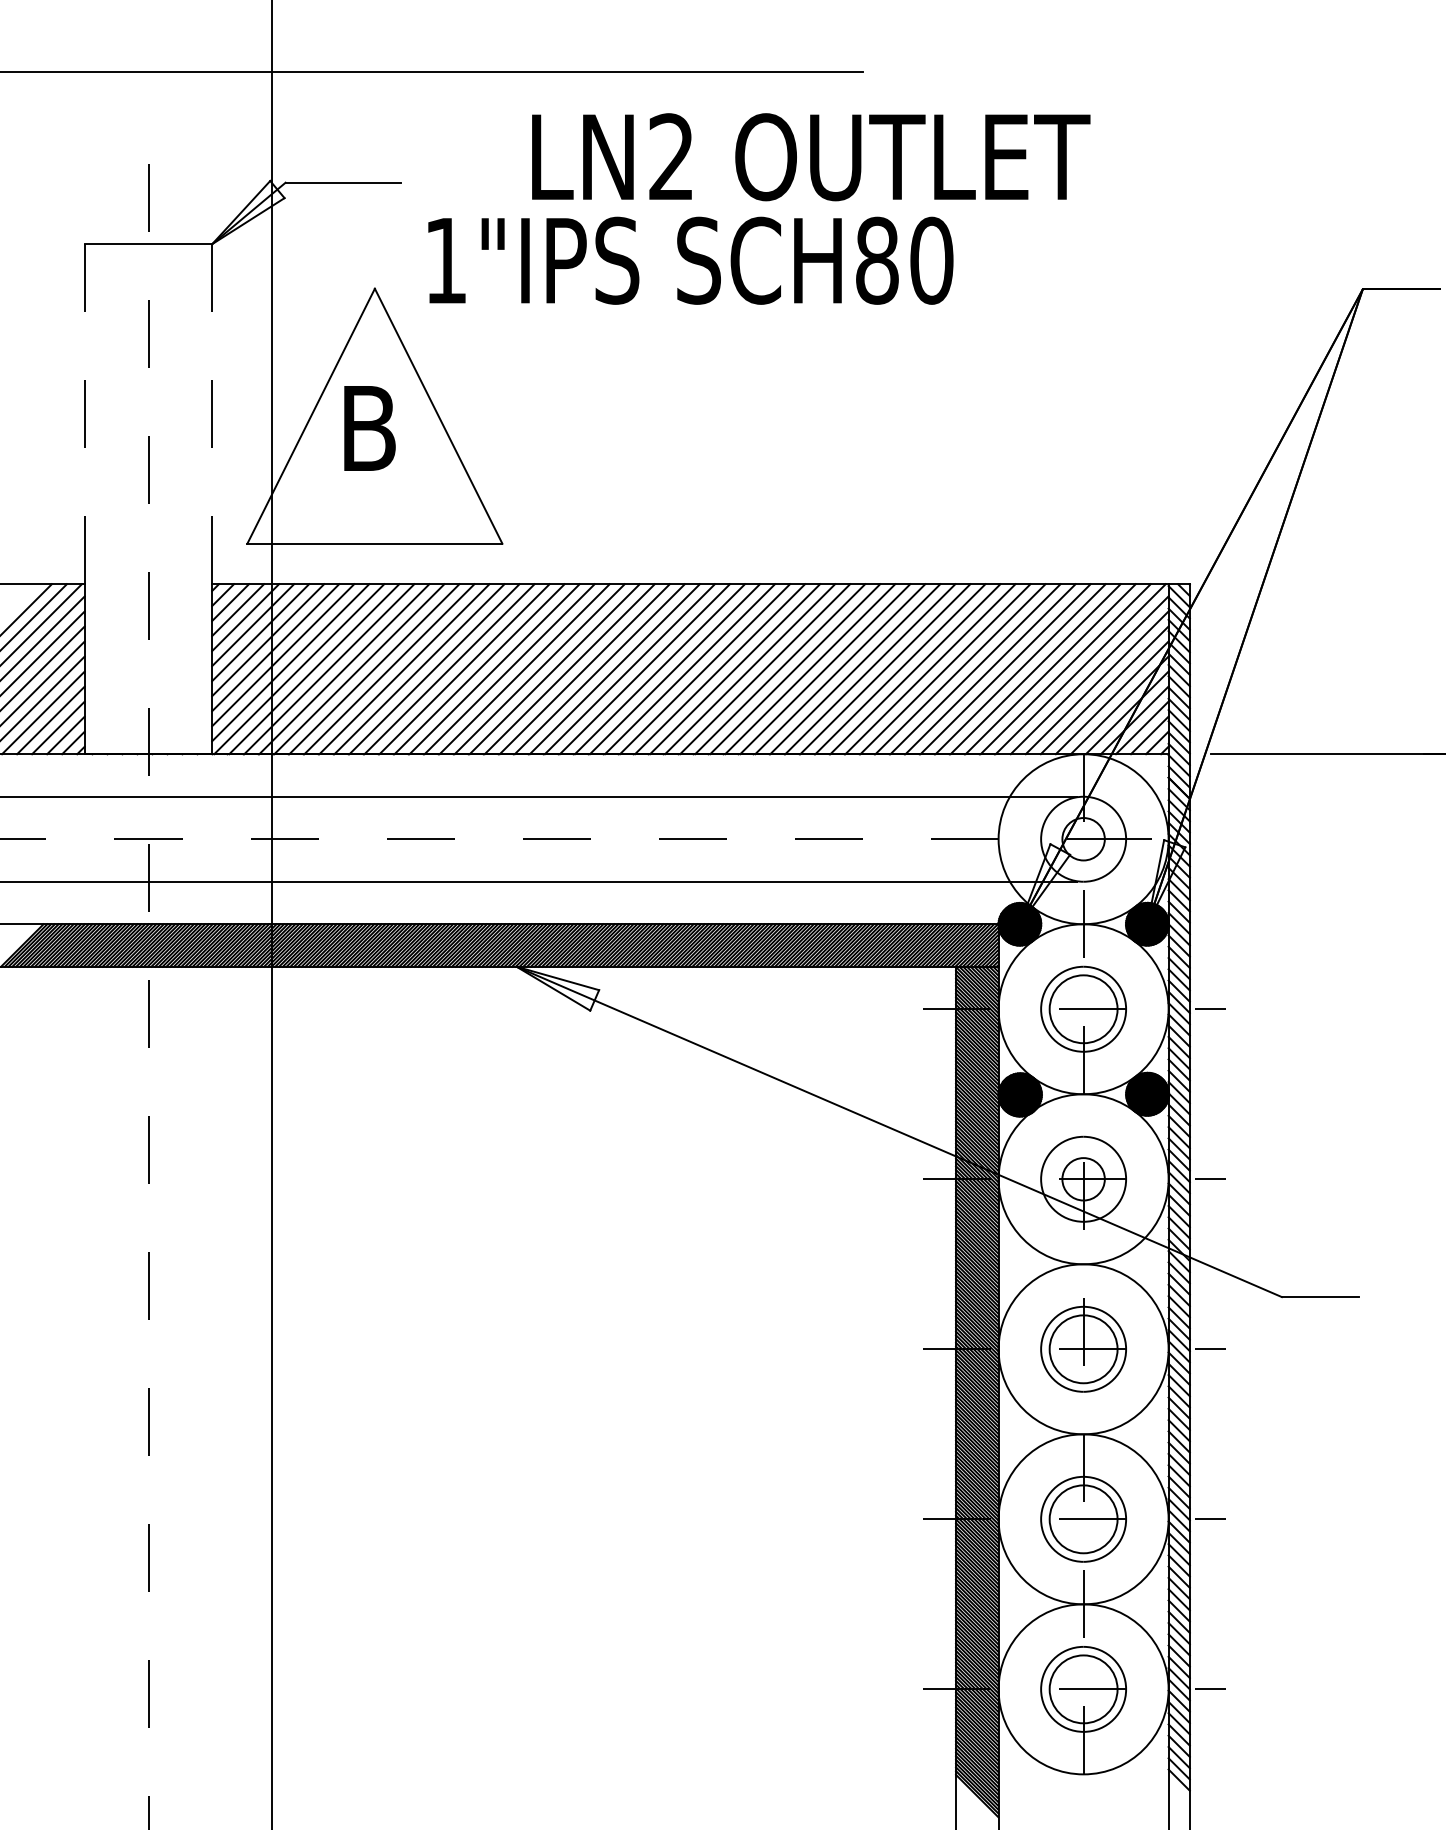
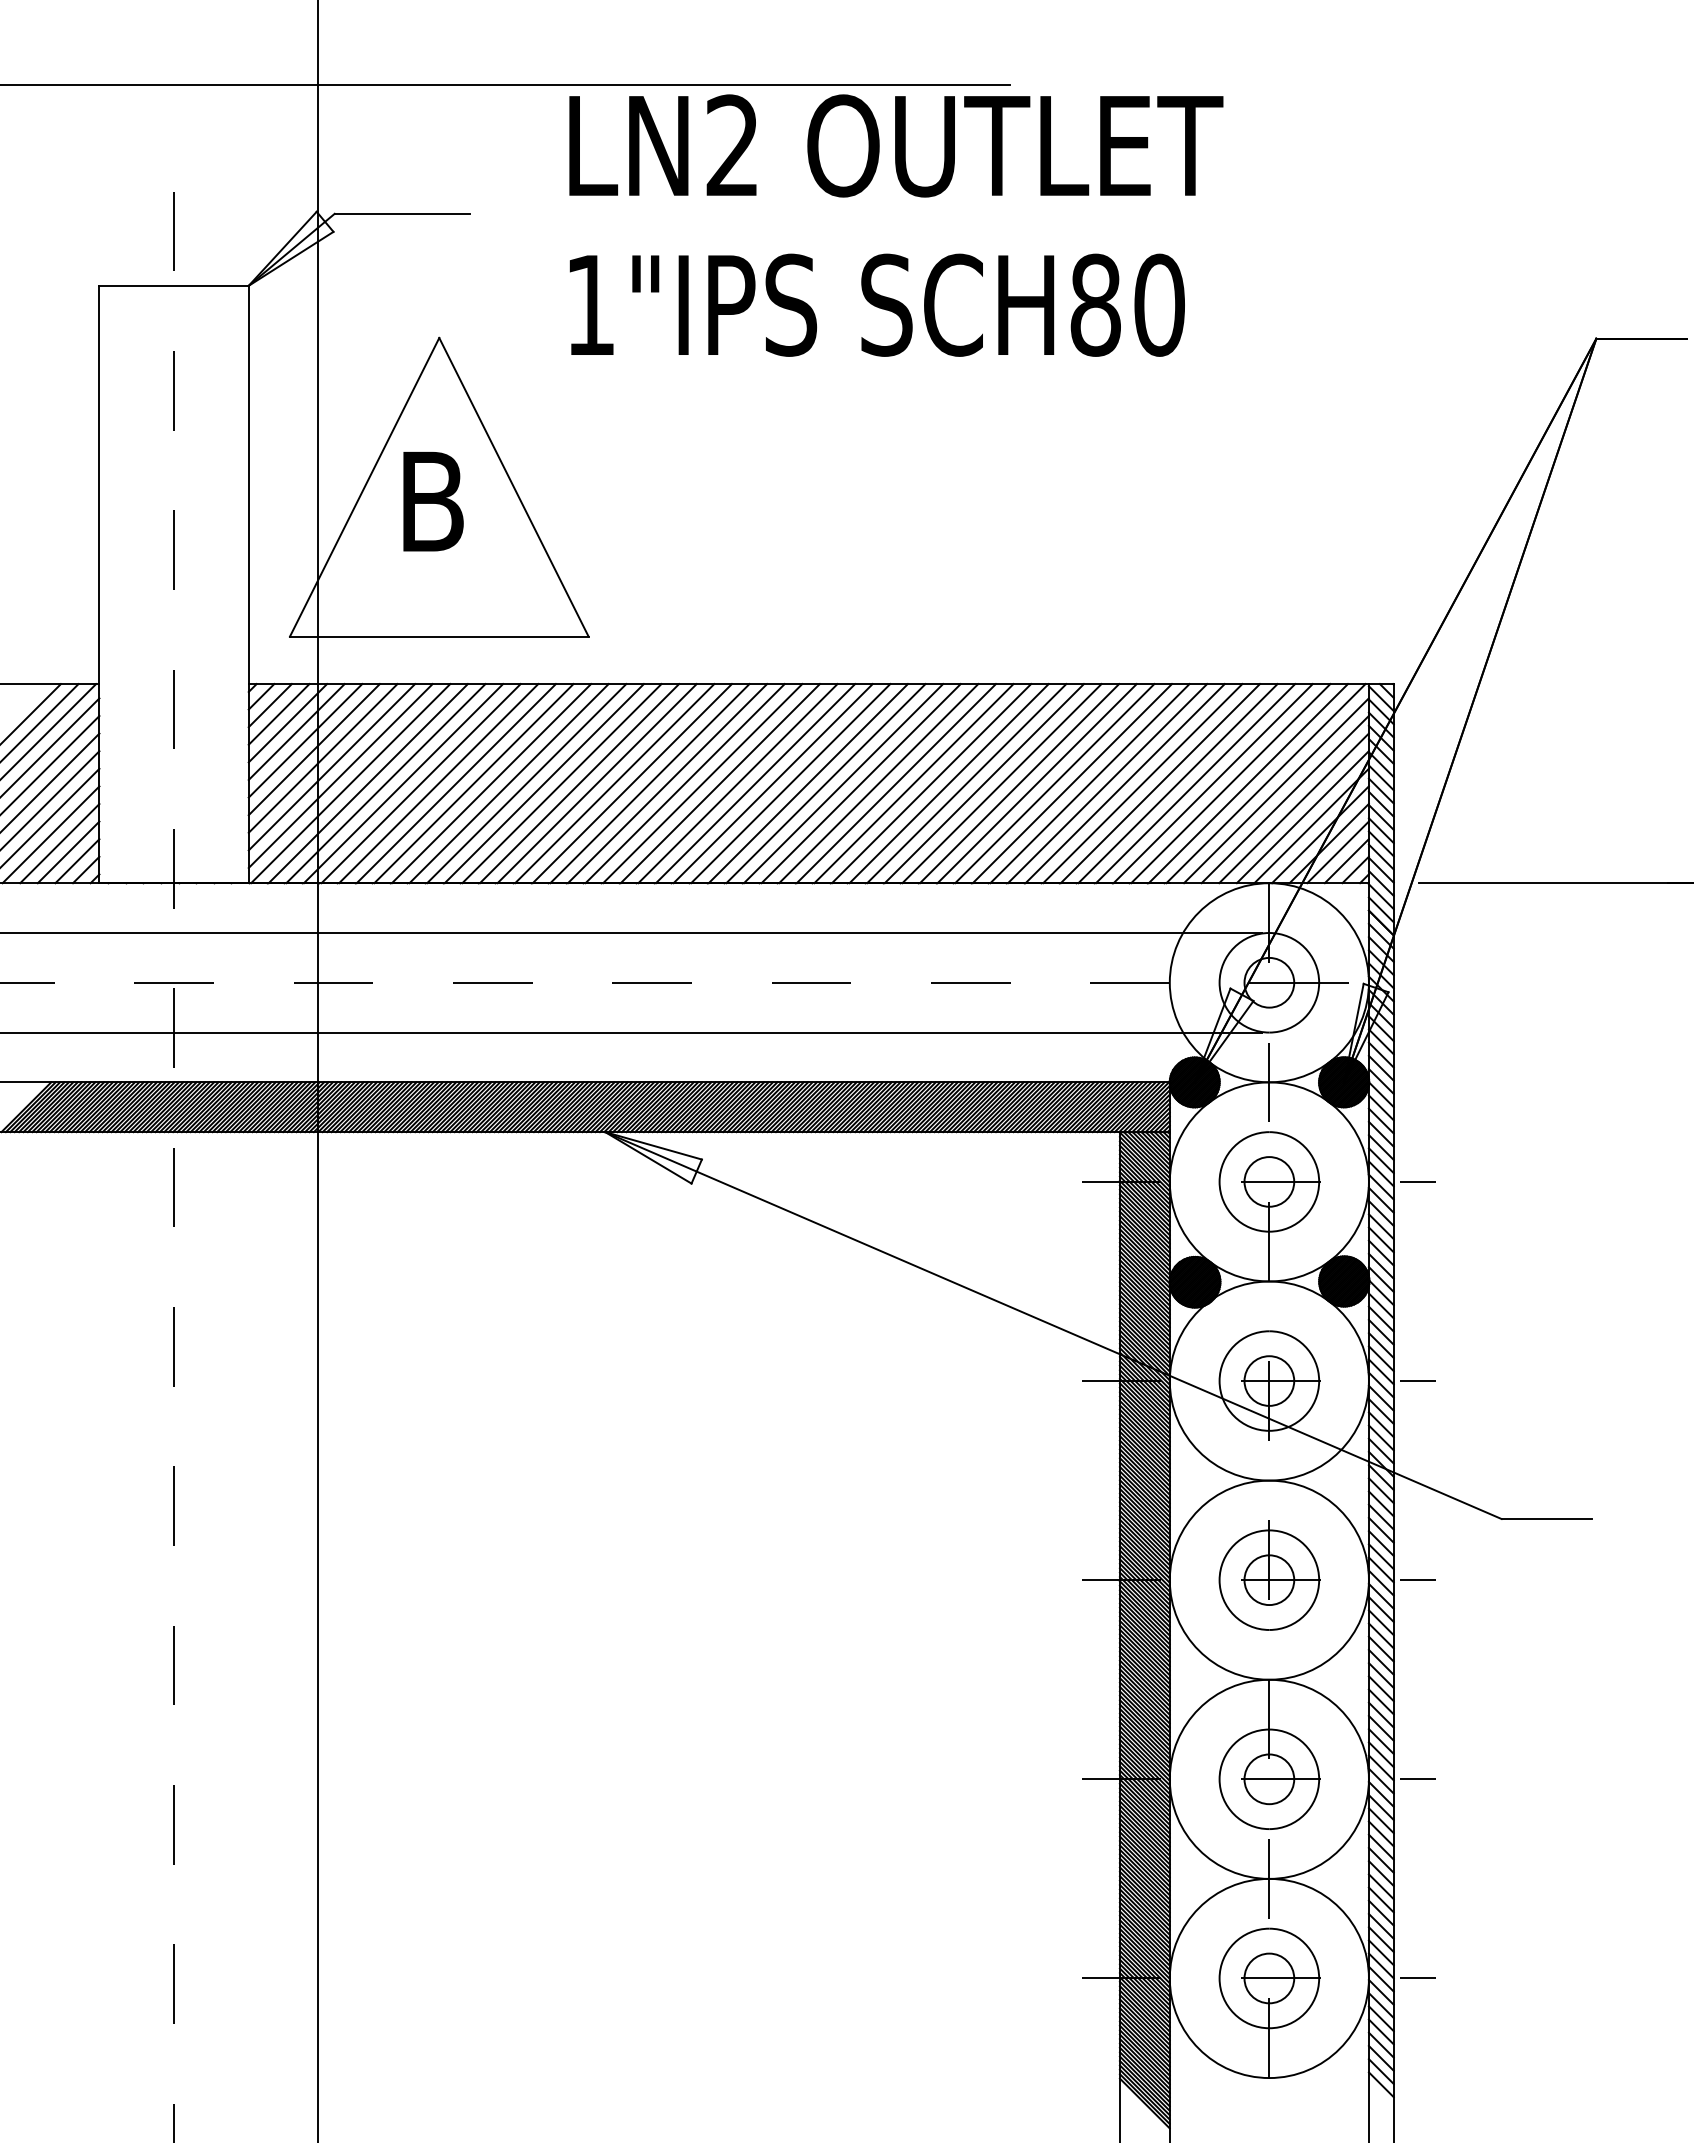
text: (811, 156) -> (896, 145), moved
text: (690, 260) -> (876, 304), moved
line: (84, 413) -> (99, 484), dashed -> solid
line: (212, 413) -> (248, 484), dashed -> solid
circle: (1083, 1008) -> (1269, 1181), size x0.62
circle: (1083, 1349) -> (1269, 1580), size x0.62
circle: (1083, 1519) -> (1269, 1779), size x0.62
circle: (1083, 1689) -> (1269, 1978), size x0.62

